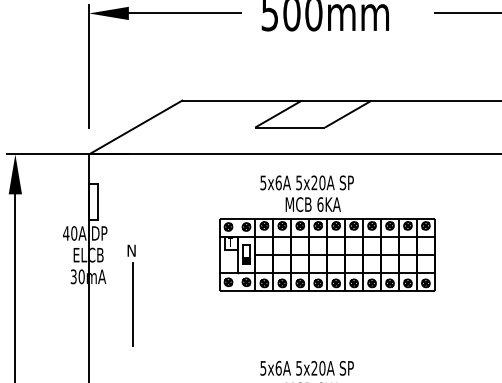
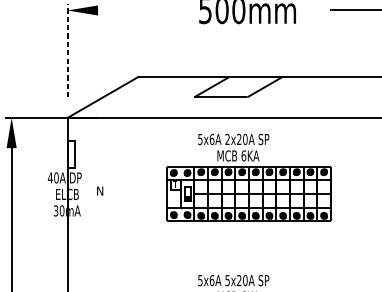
line: (184, 13) -> (140, 10), removed
line: (89, 66) -> (68, 50), solid -> dashed
text: (298, 182) -> (227, 139), 5x20A -> 2x20A
line: (133, 304) -> (101, 232), removed

